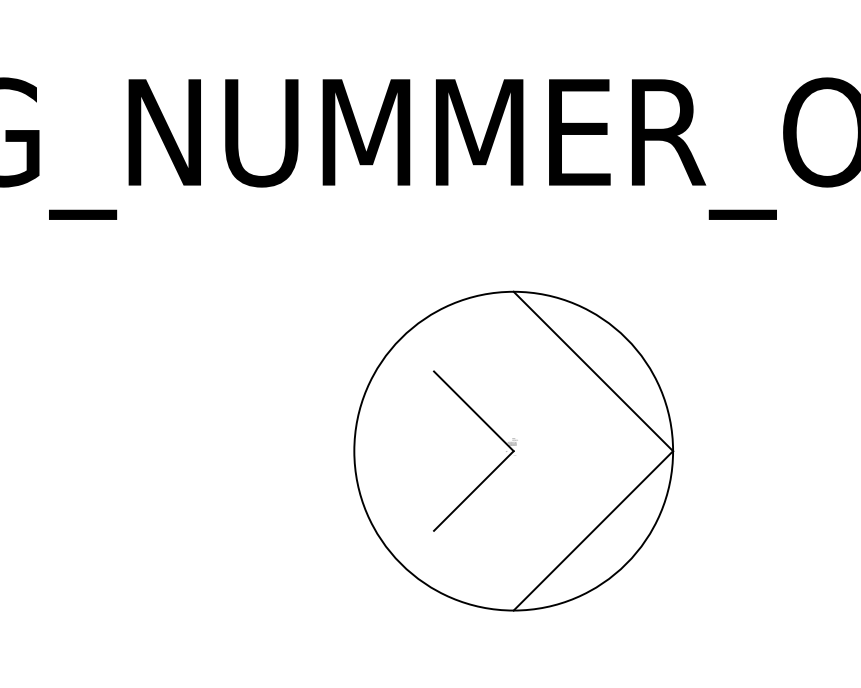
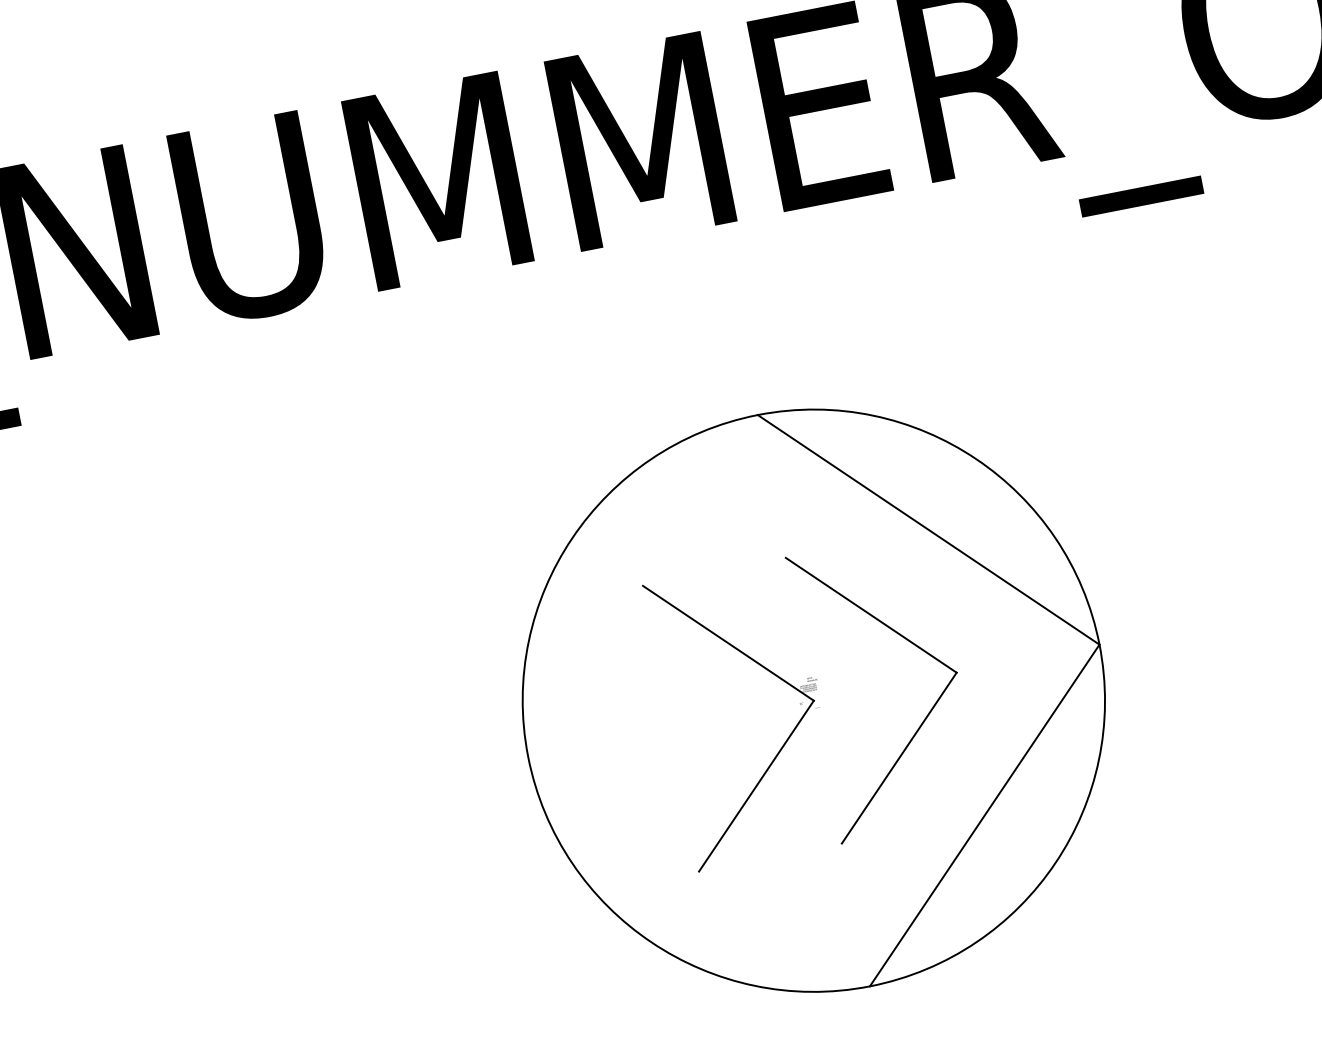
part: (572, 431) -> (912, 644), added

